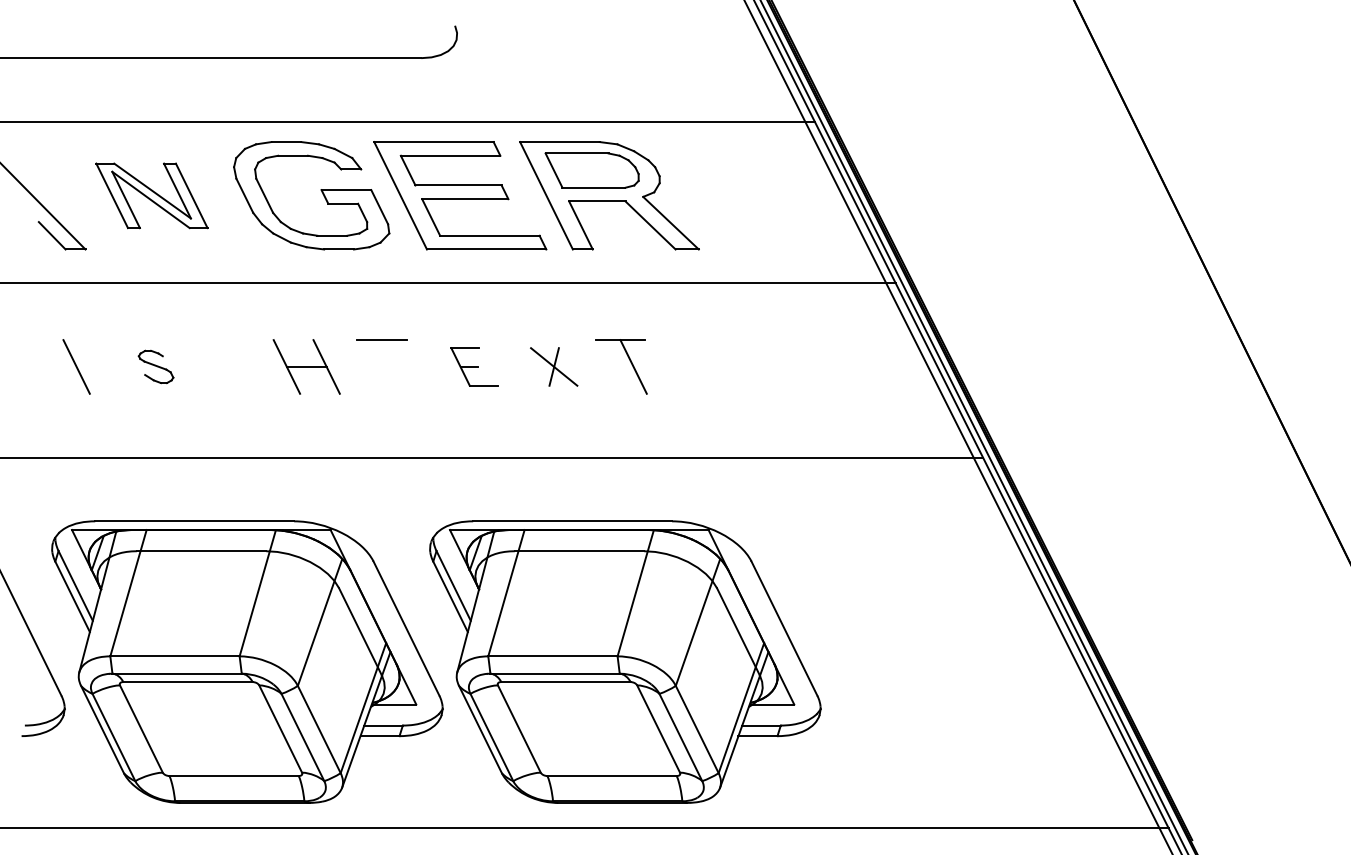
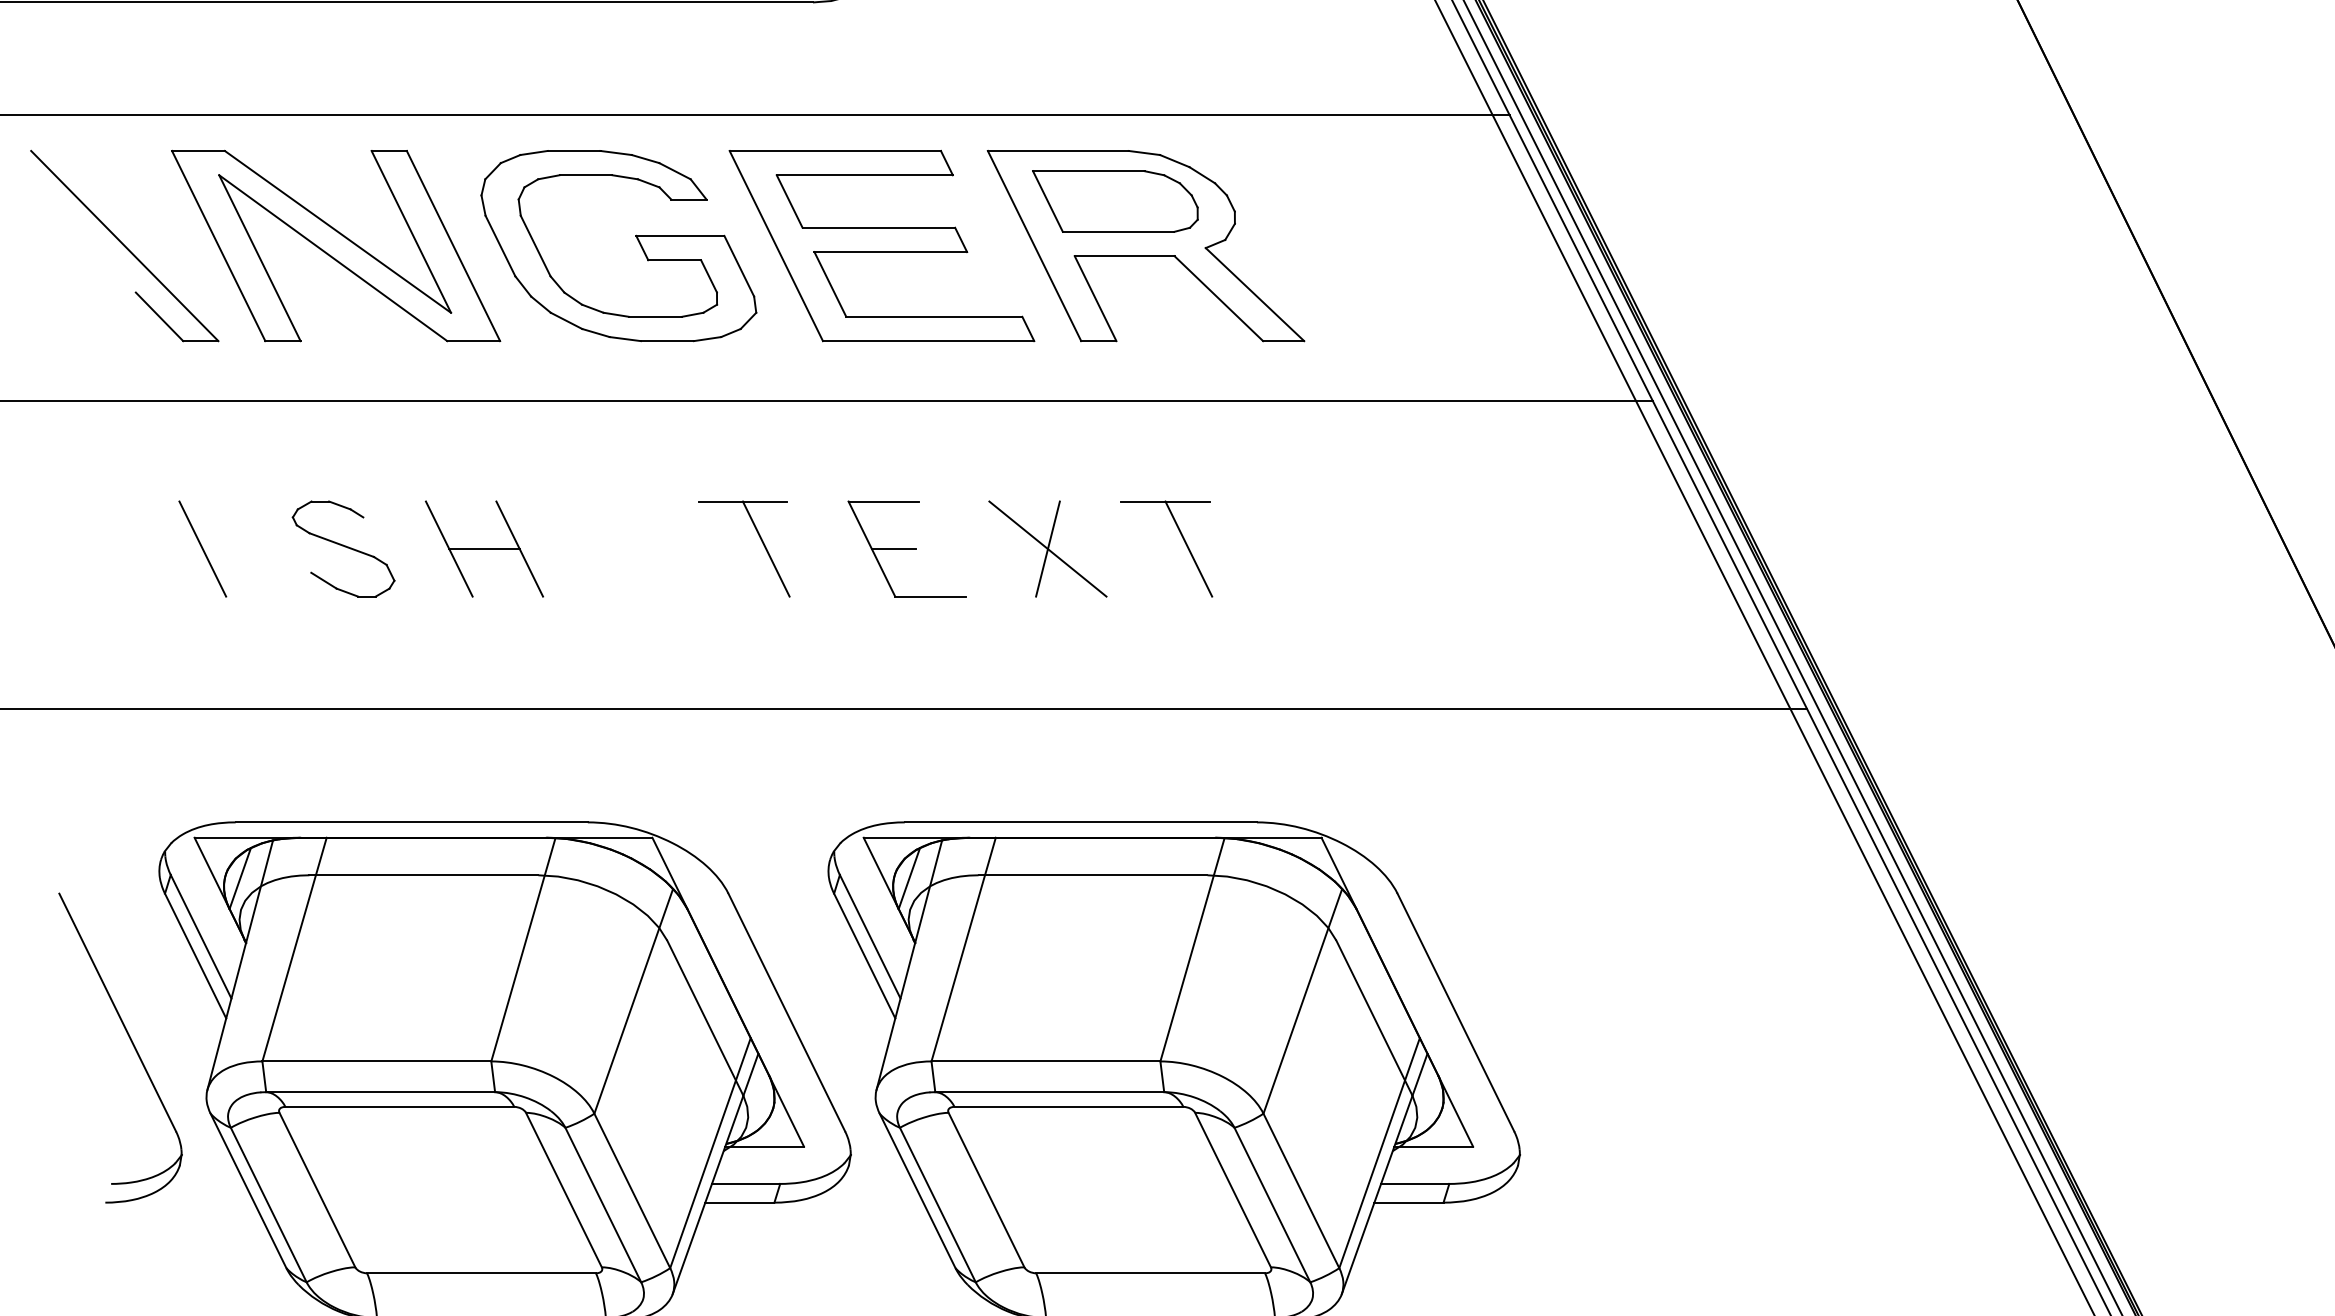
part: (151, 195) -> (335, 245), size x1.67
part: (155, 366) -> (342, 548), size x1.67
part: (306, 366) -> (483, 548), moved
line: (394, 366) -> (765, 548), added
part: (474, 366) -> (907, 548), size x1.43
part: (554, 366) -> (1048, 548), size x1.43

